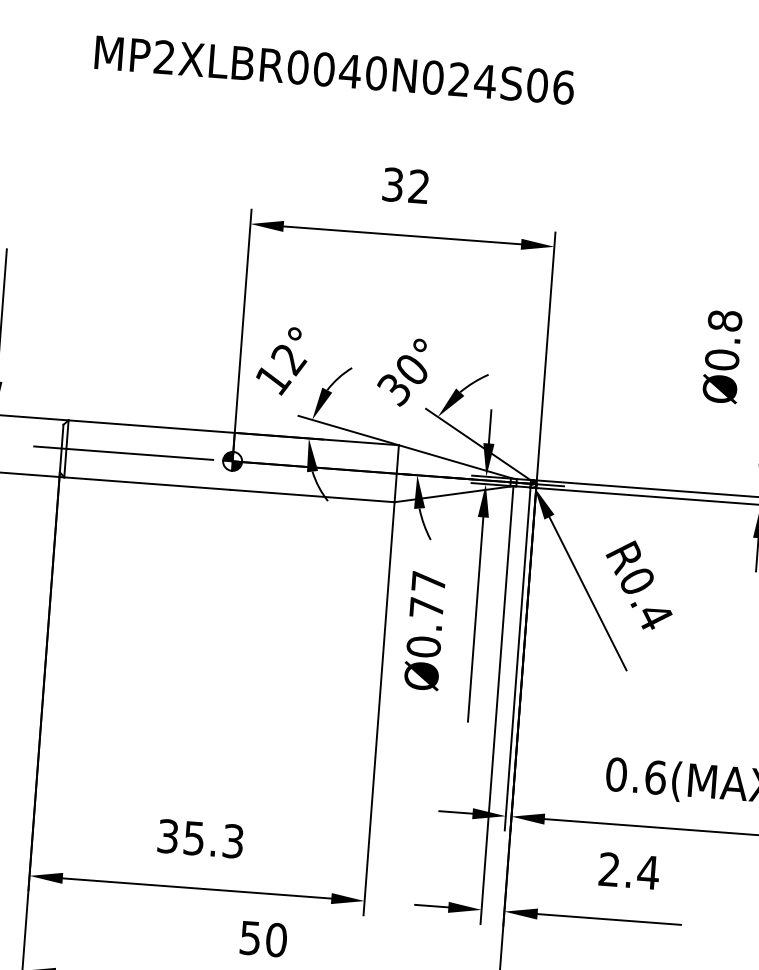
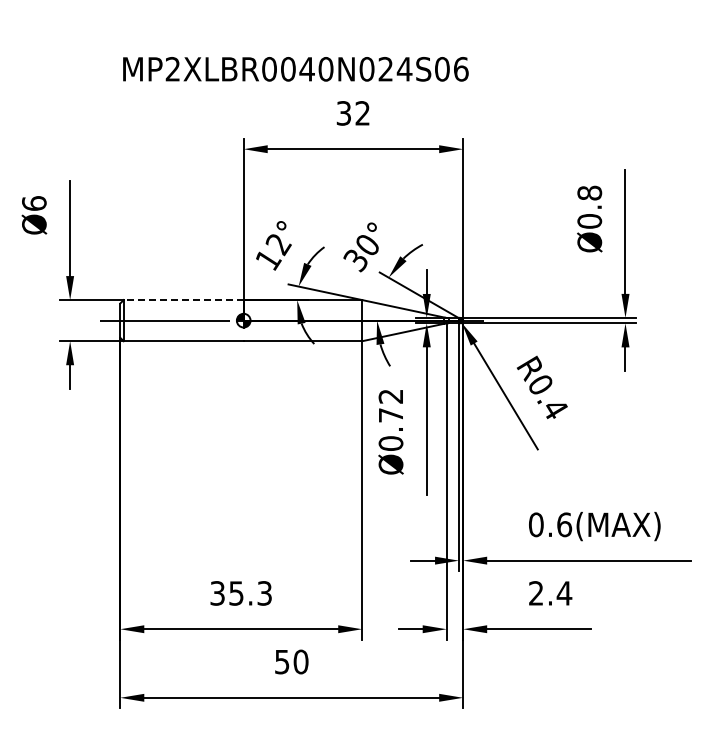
text: (334, 70) -> (295, 69), moved
line: (151, 427) -> (183, 300), solid -> dashed
text: (428, 581) -> (390, 396), Ø0.77 -> Ø0.72

